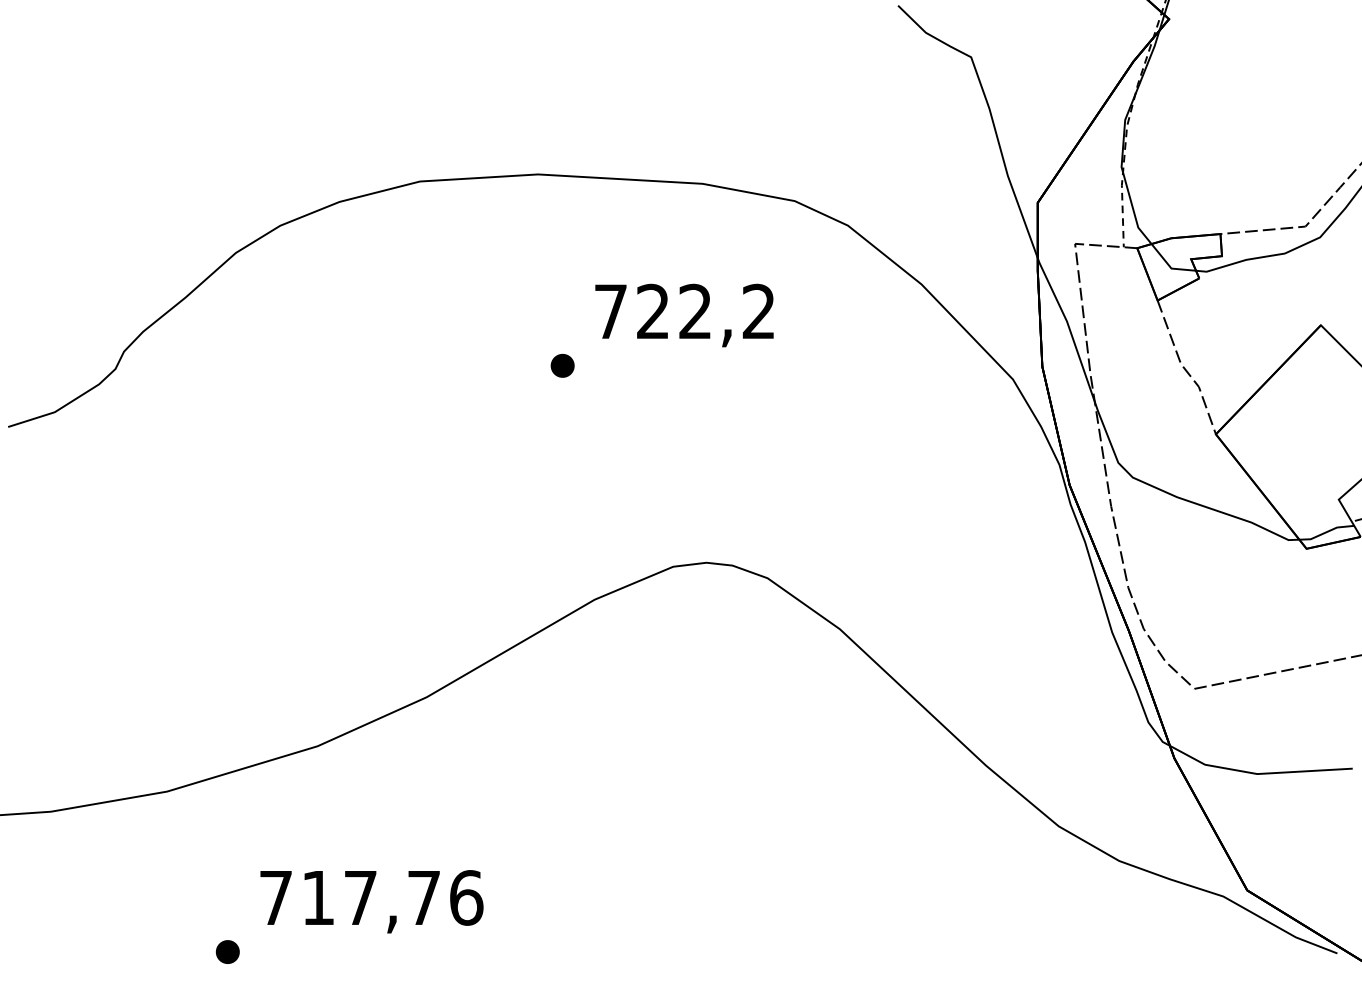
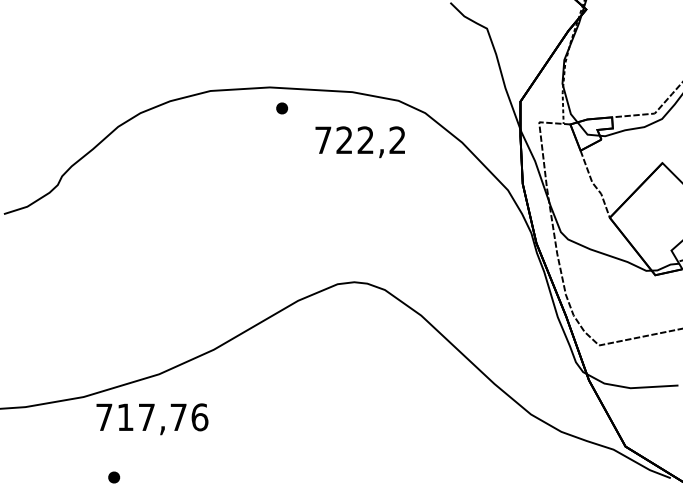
text: (682, 316) -> (359, 142), moved
part: (561, 365) -> (281, 108), moved
text: (372, 902) -> (152, 419), moved

